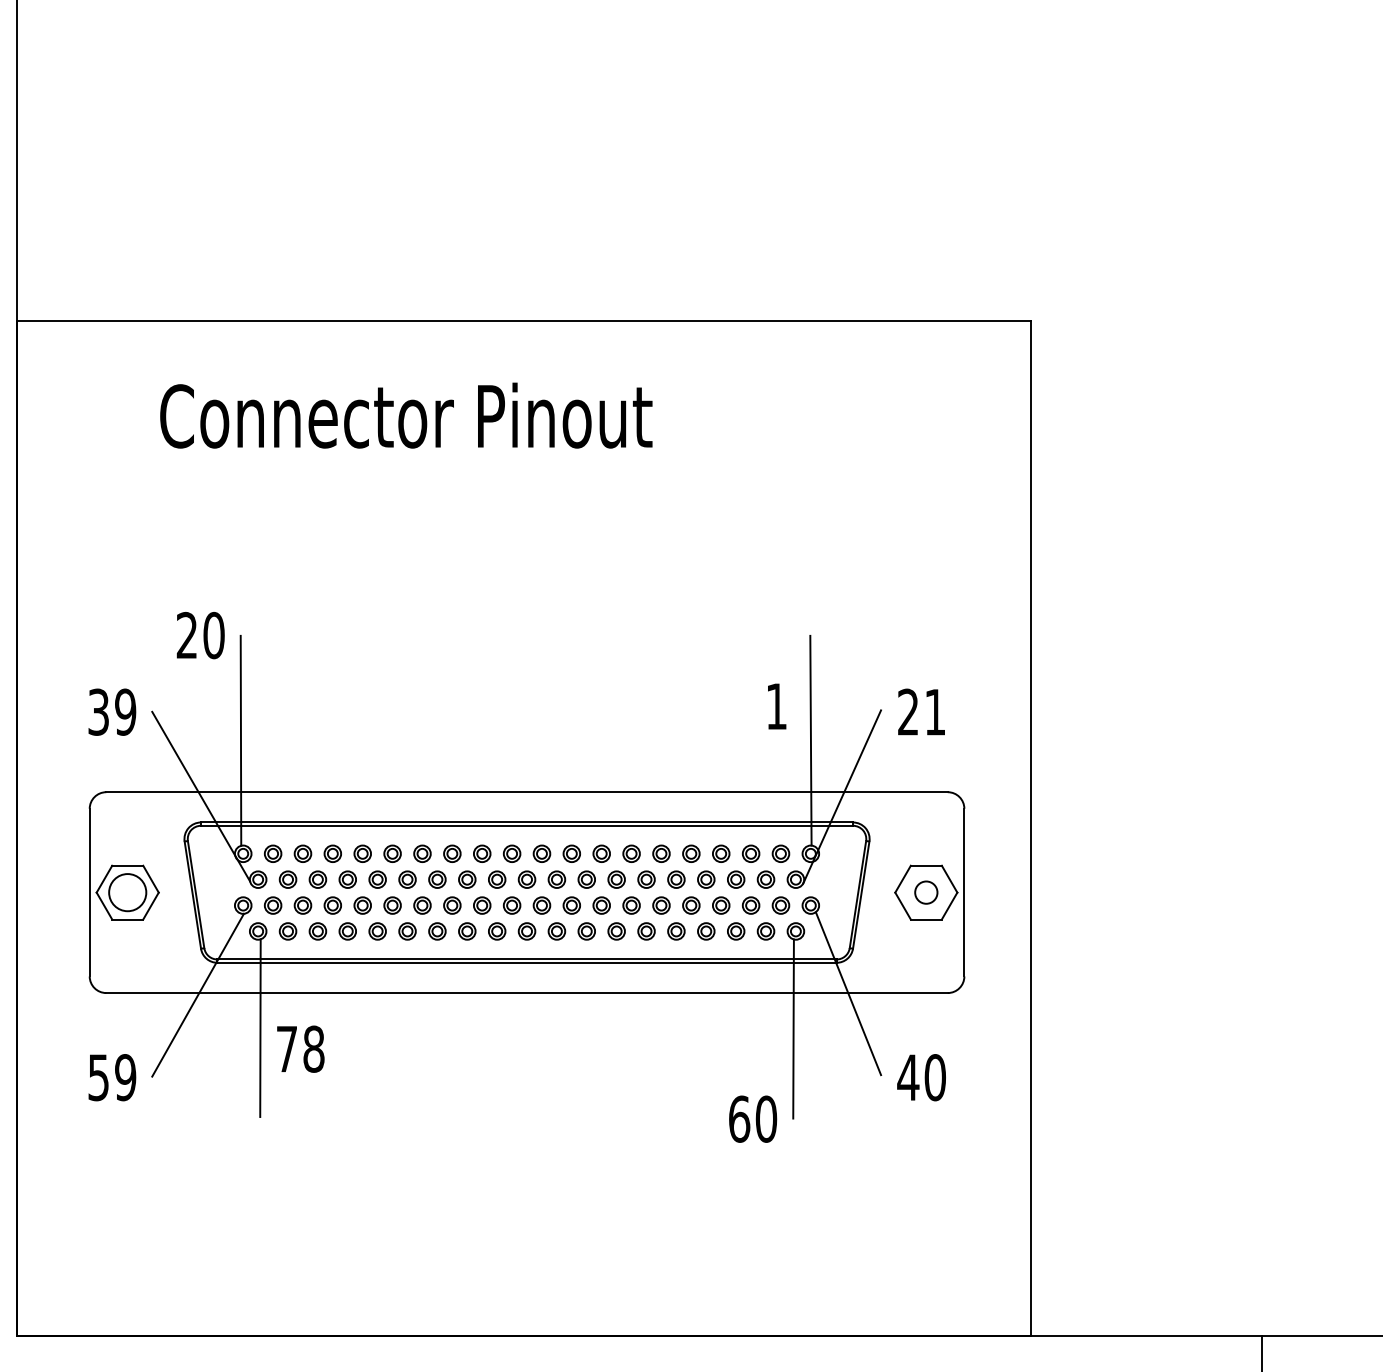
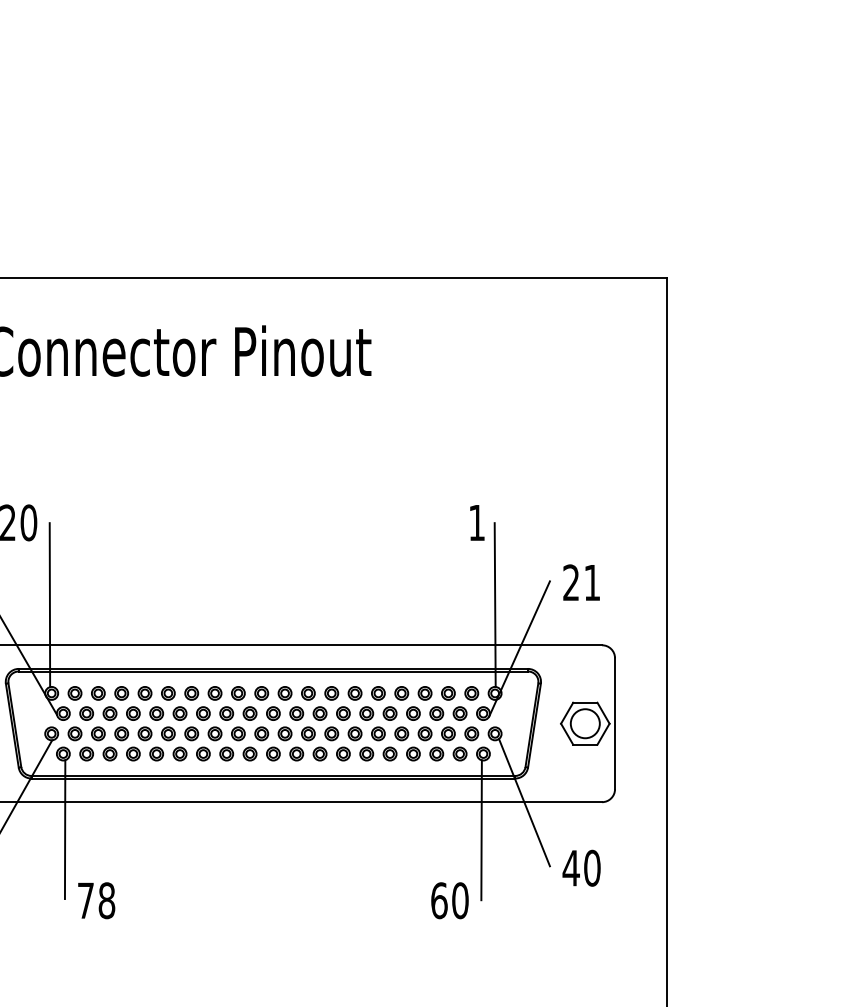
text: (777, 706) -> (477, 522), moved
circle: (925, 892) -> (584, 723), size x1.67
text: (300, 1048) -> (96, 900), moved

